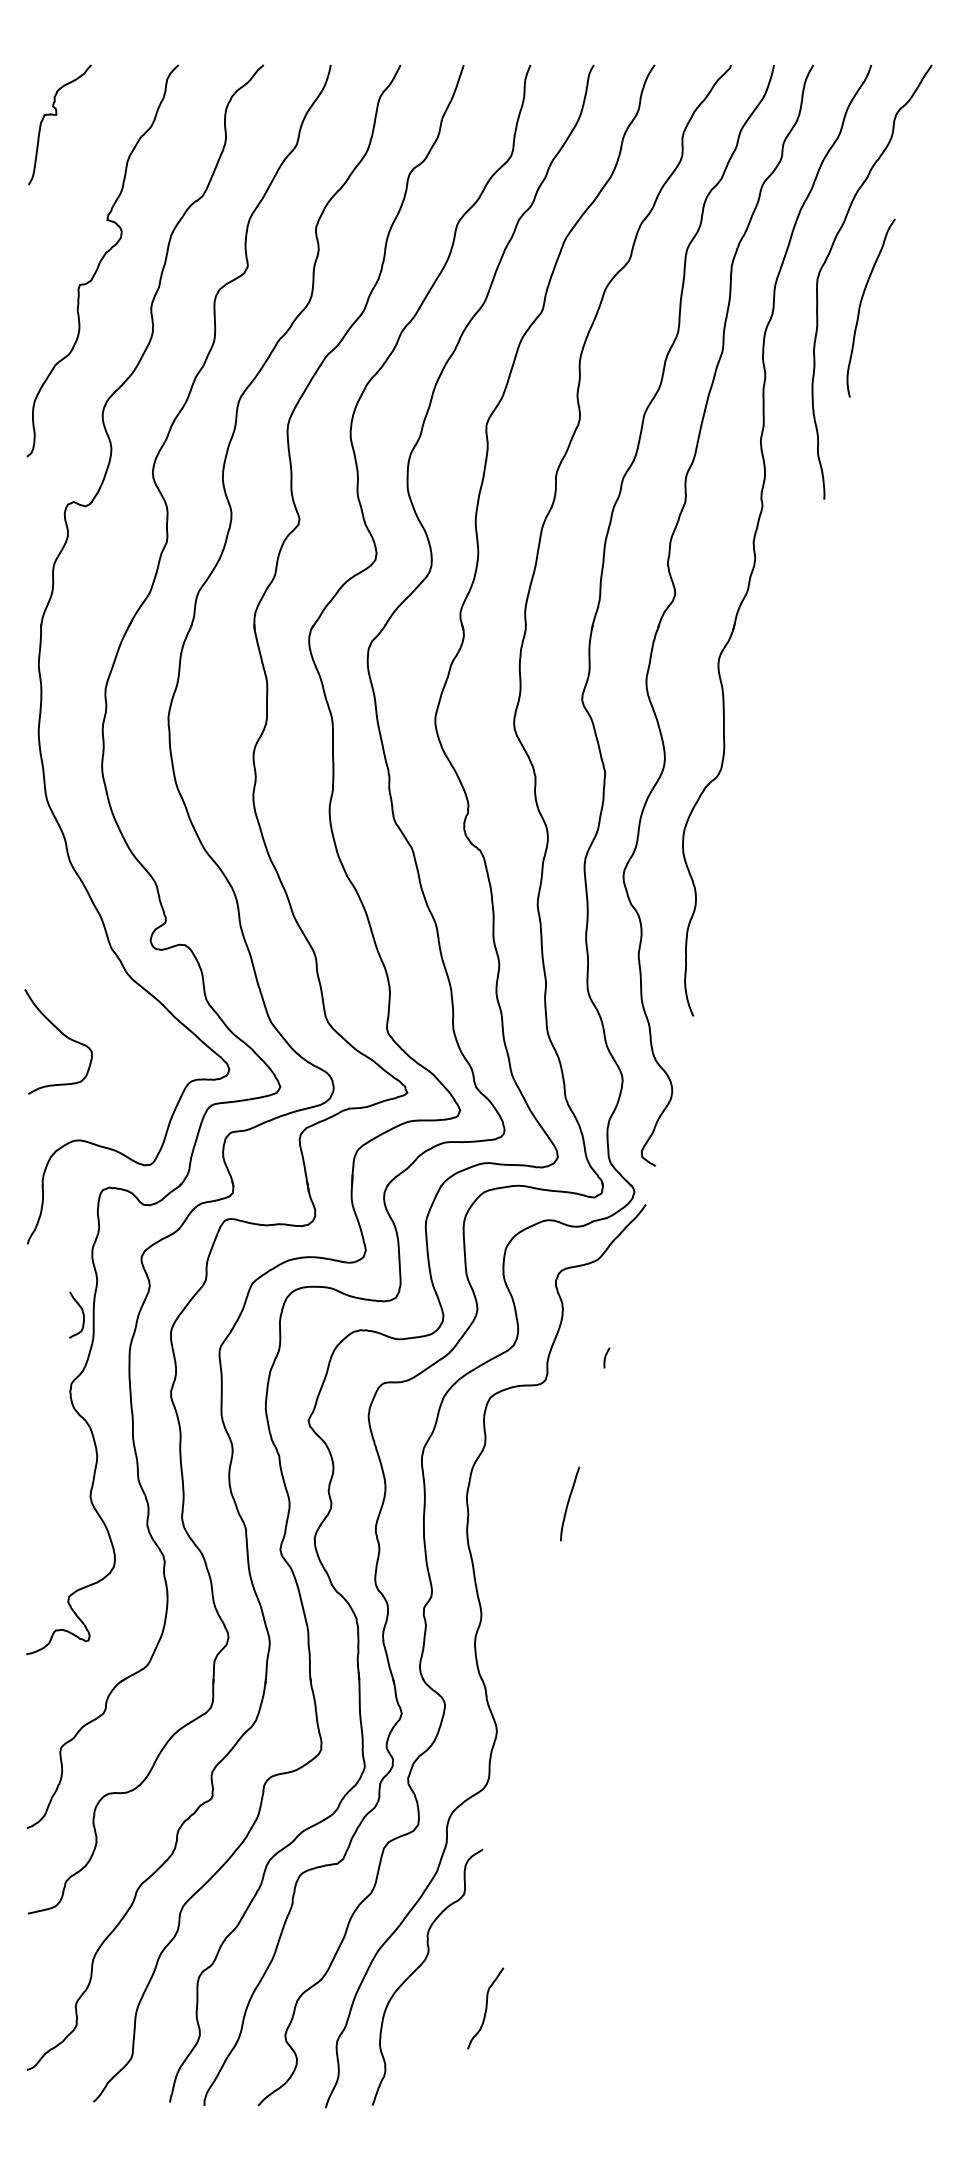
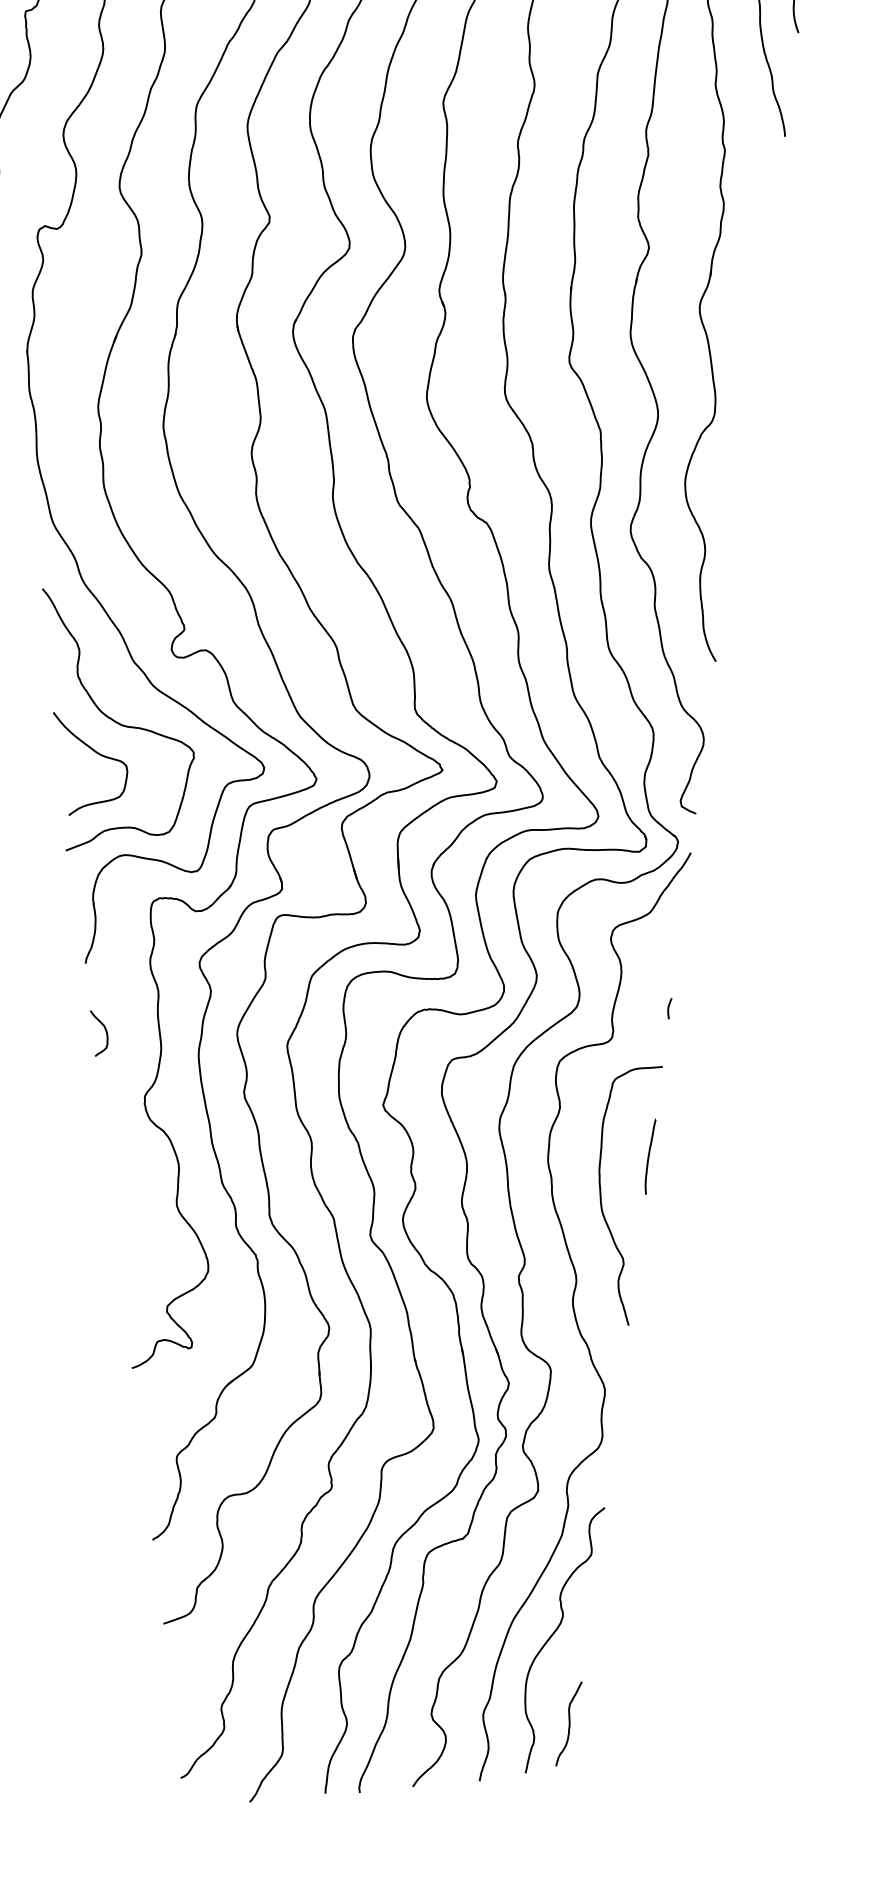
curve: (87, 1005) -> (116, 721), added
curve: (81, 1311) -> (104, 1028), moved
curve: (516, 1539) -> (602, 1198), added
curve: (485, 2008) -> (568, 1724), moved

